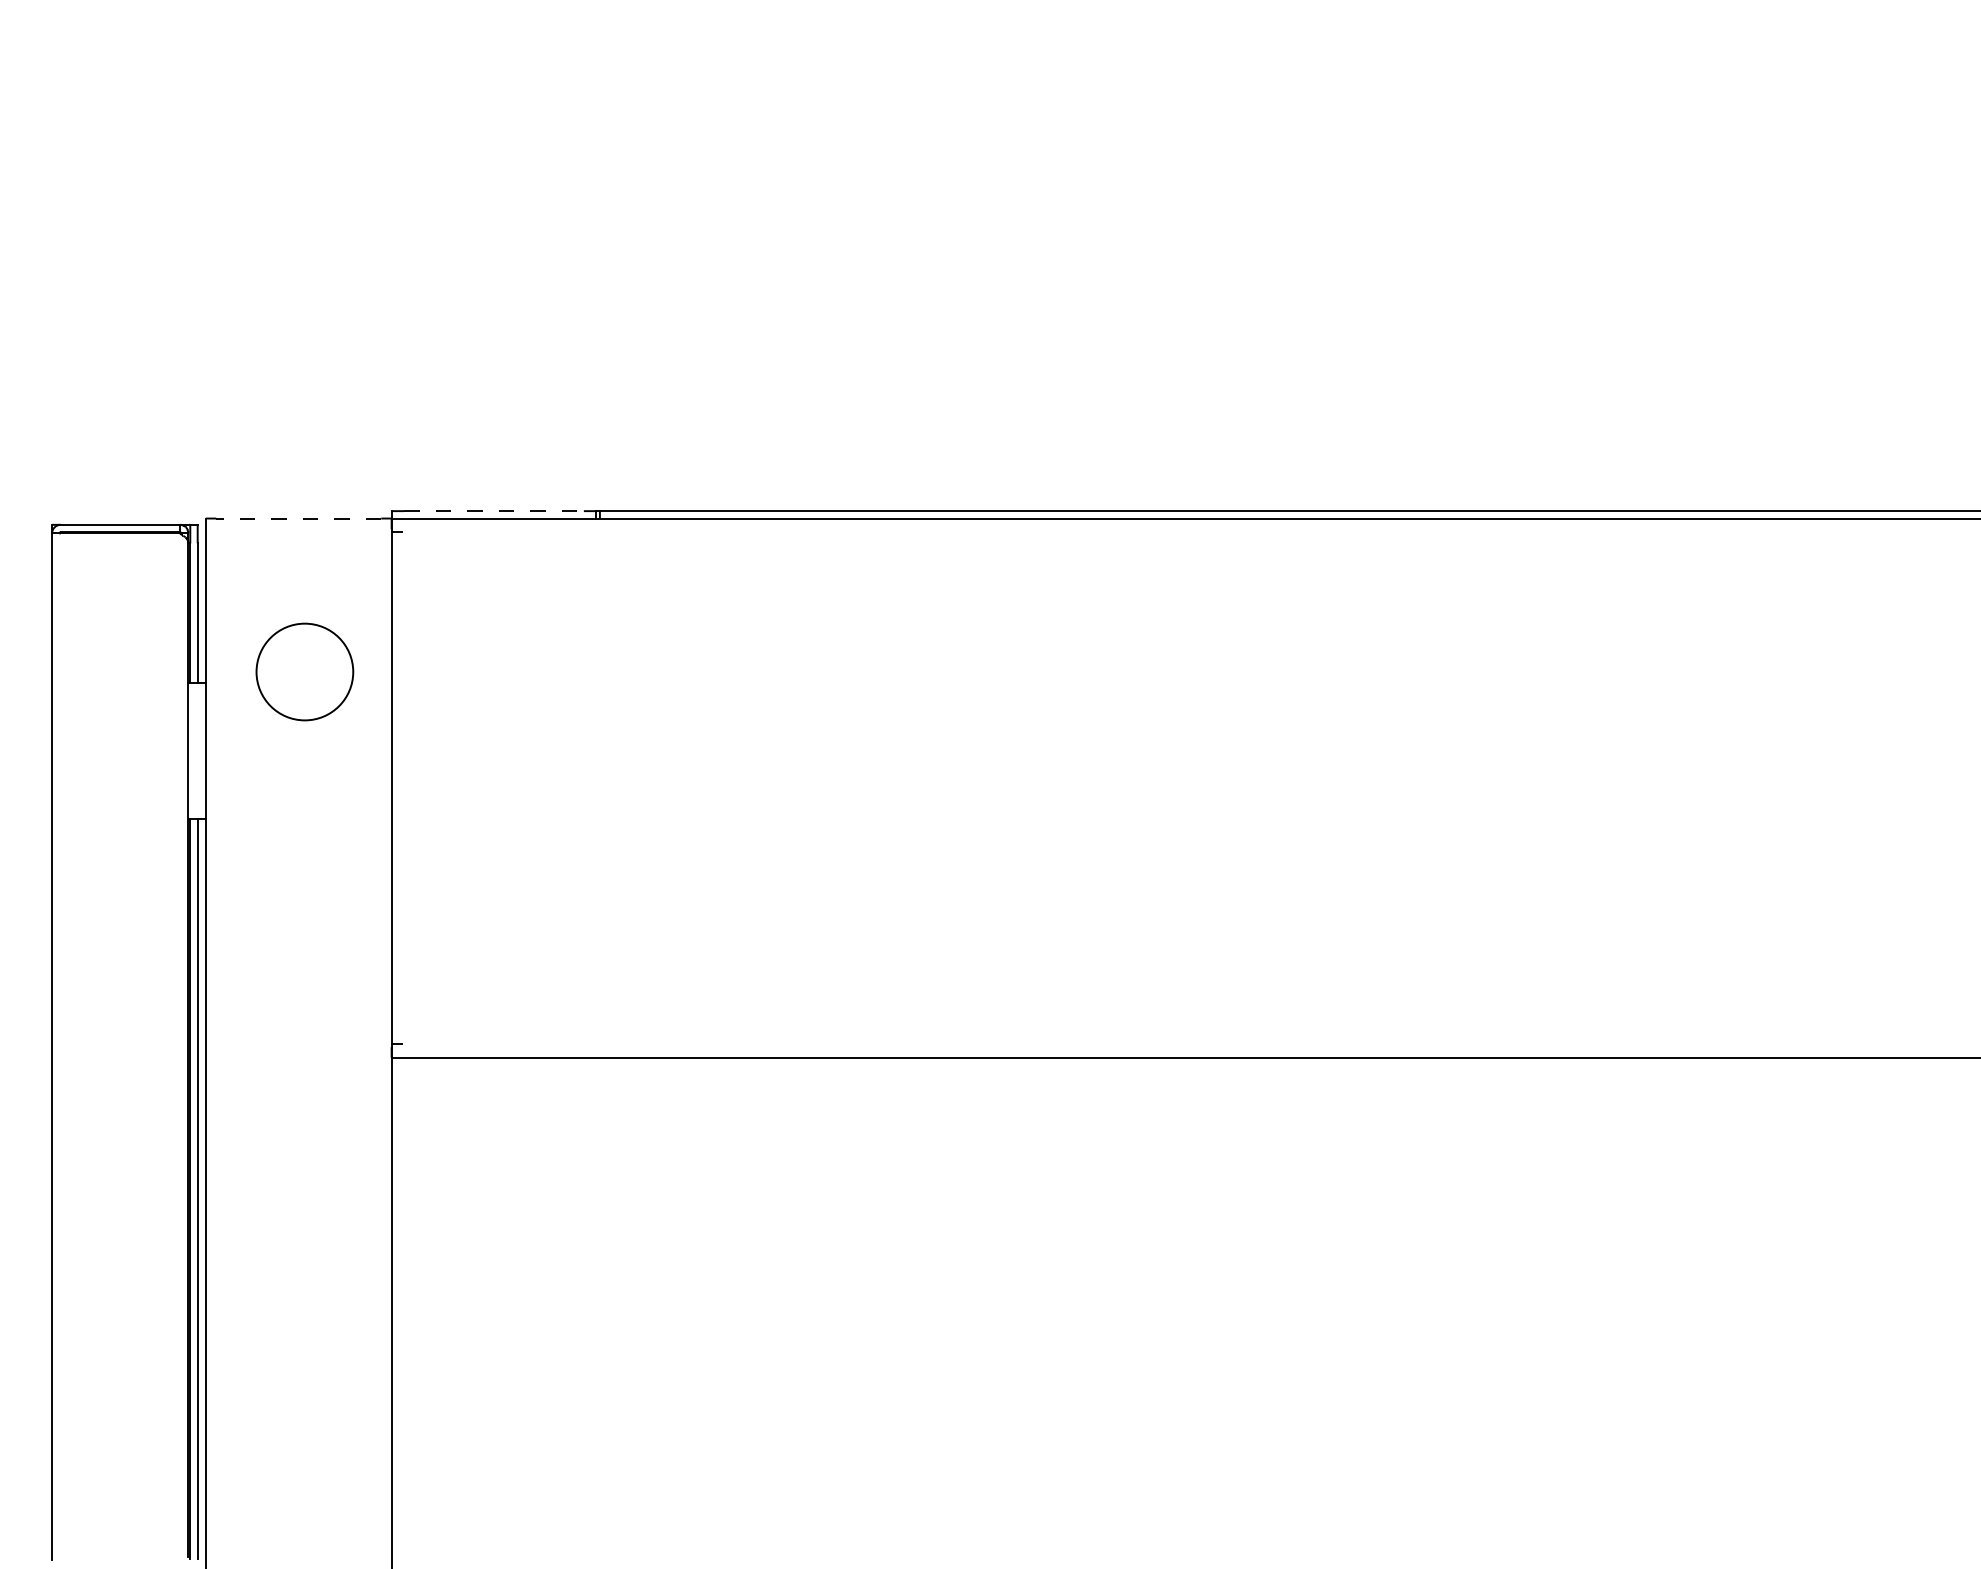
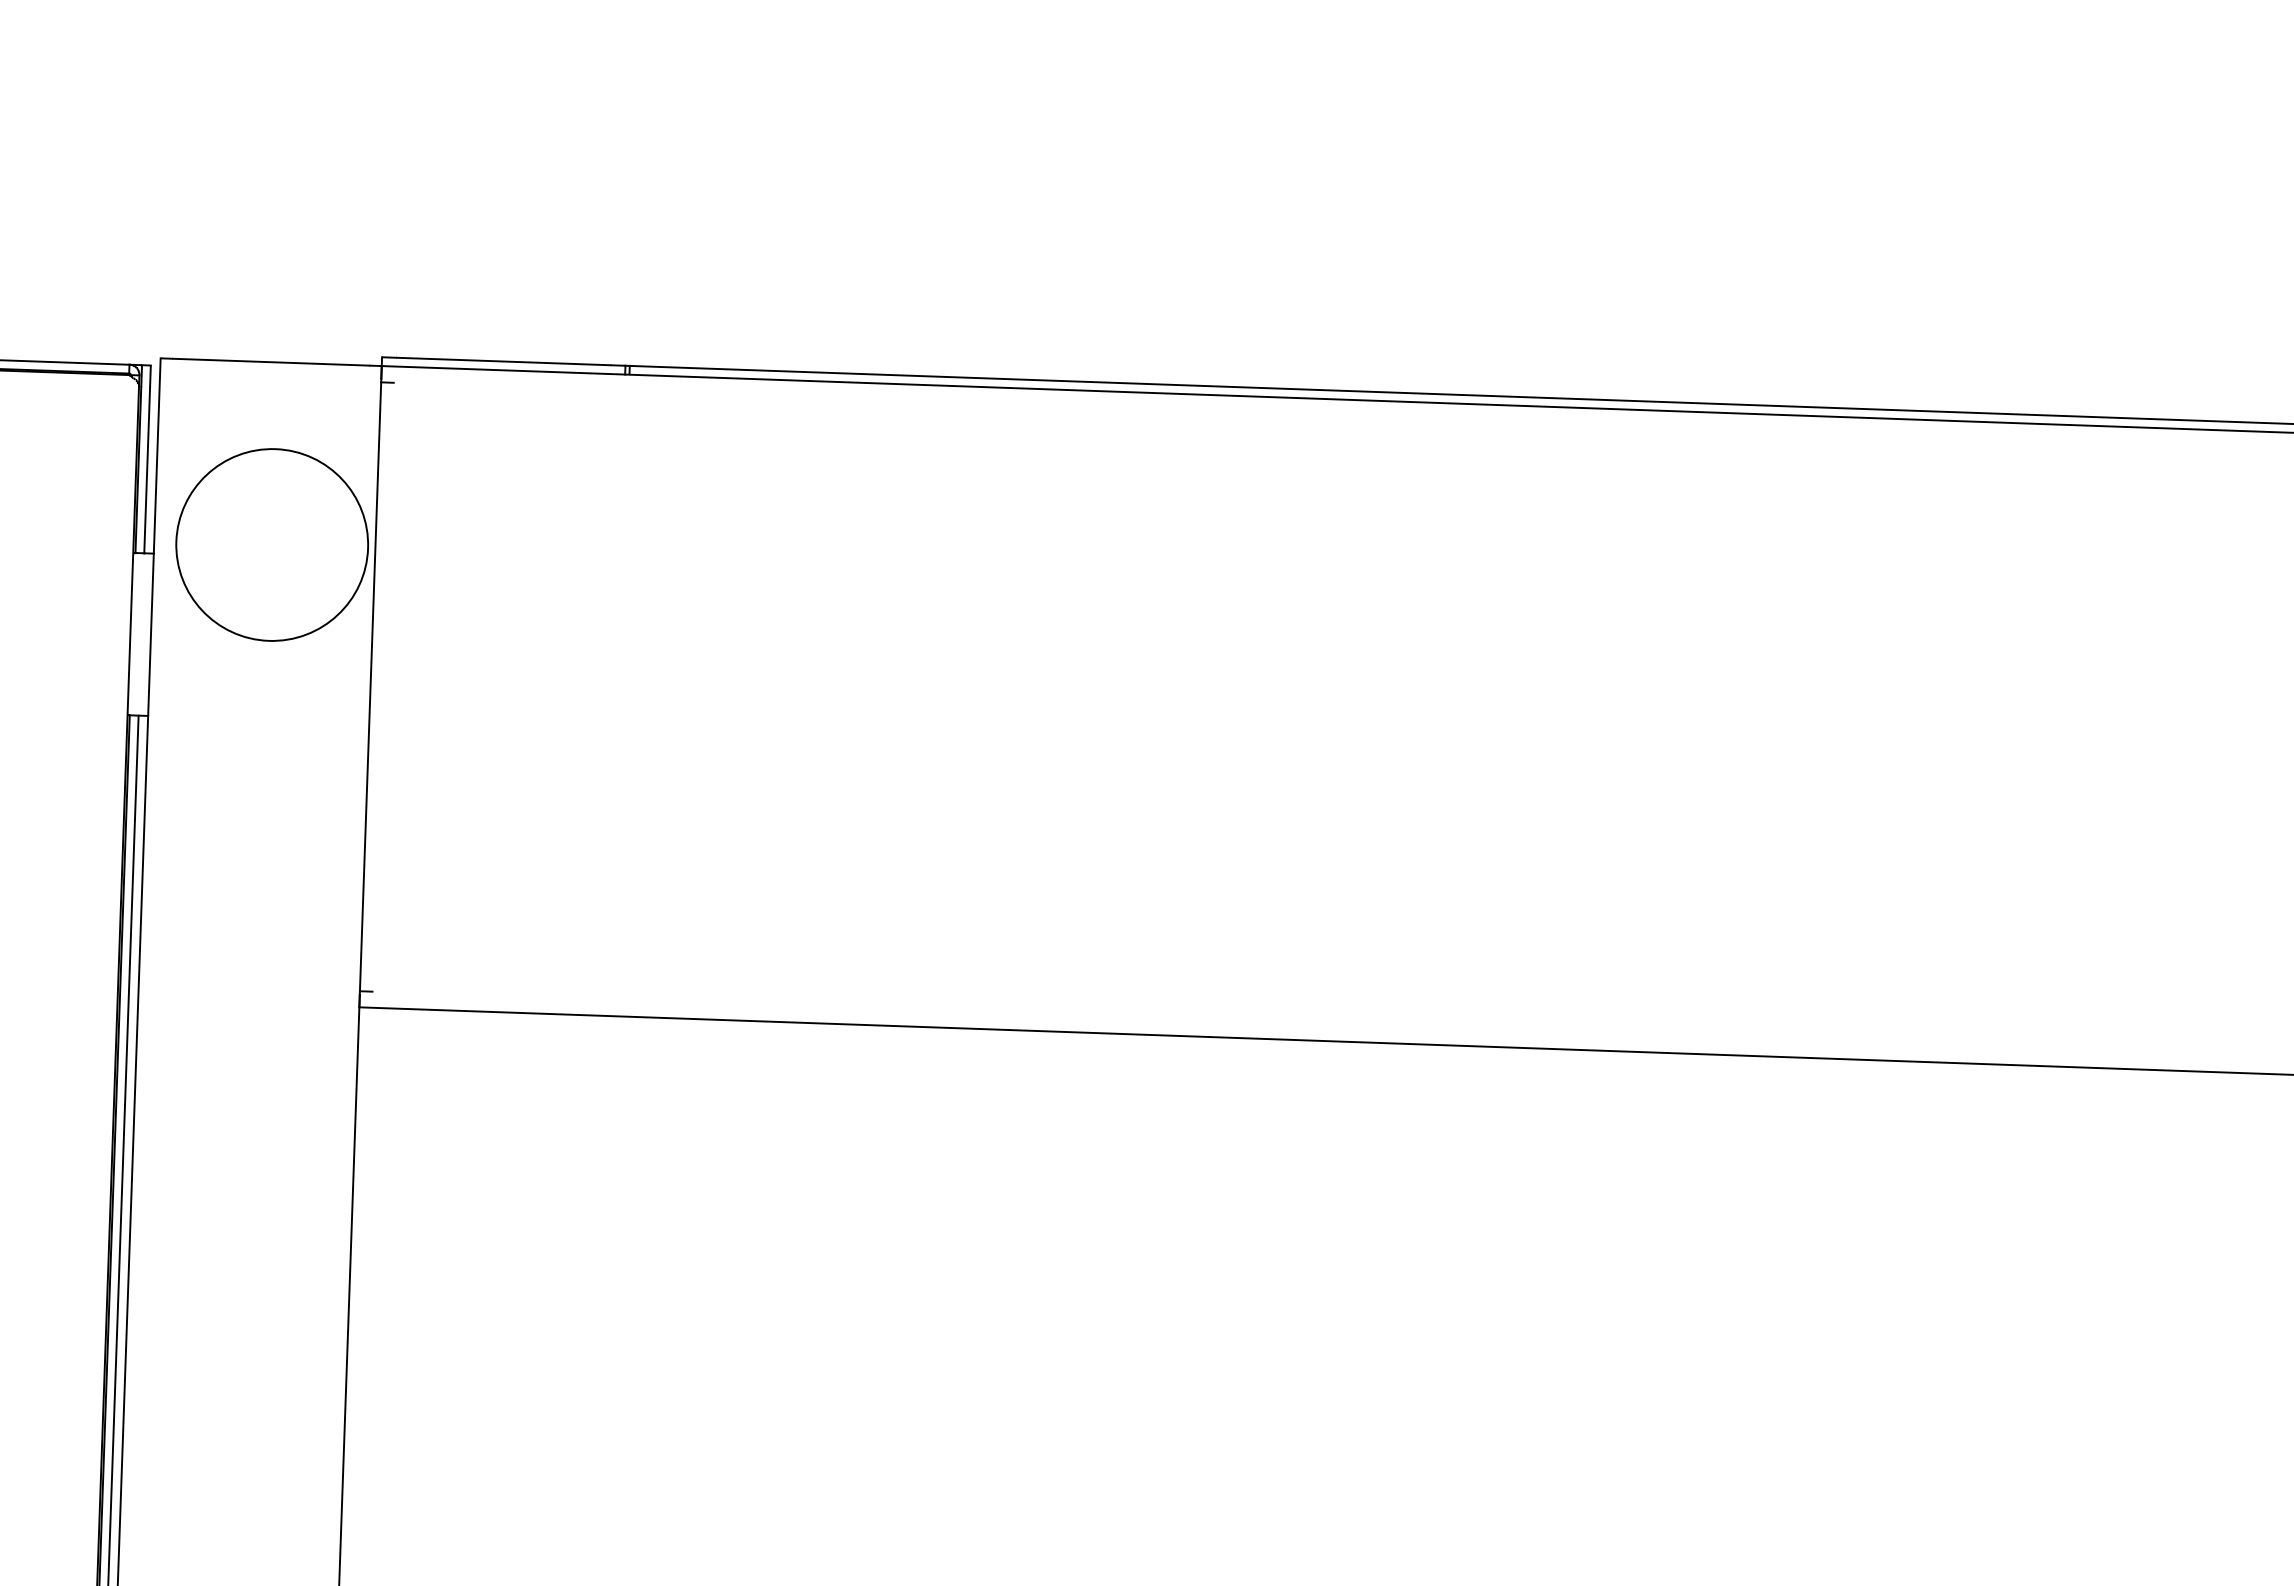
line: (493, 511) -> (503, 361), dashed -> solid
line: (298, 518) -> (270, 362), dashed -> solid
circle: (304, 671) -> (271, 544), size x1.67

